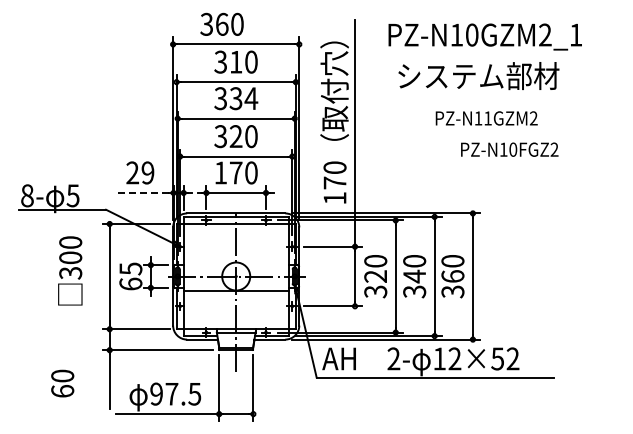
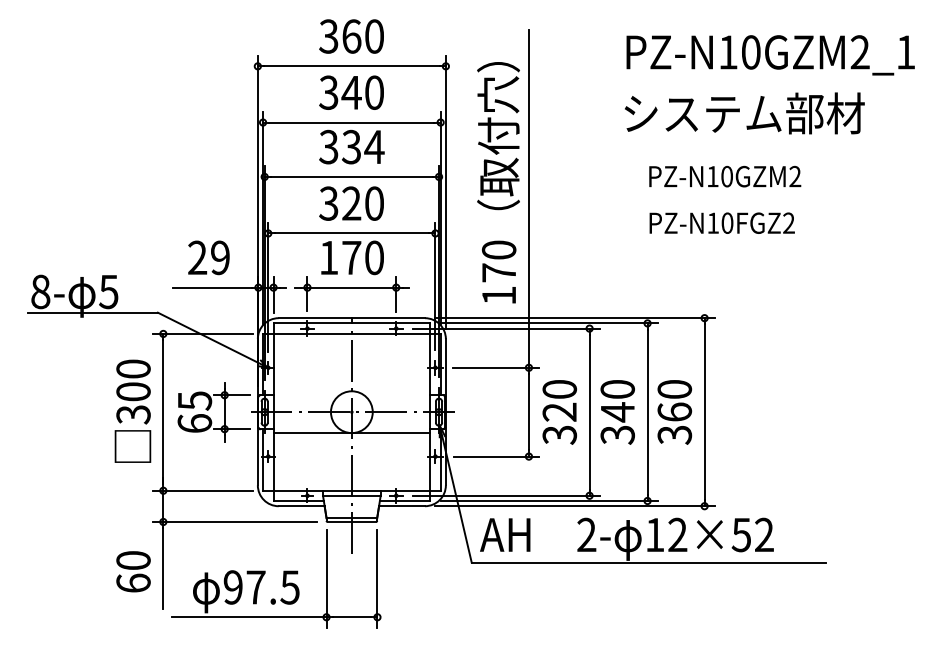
text: (221, 23) -> (350, 35), moved
text: (484, 36) -> (769, 54), moved
text: (235, 62) -> (350, 93), 310 -> 340
text: (478, 76) -> (744, 114), moved
text: (487, 118) -> (726, 176), PZ-N11GZM2 -> PZ-N10GZM2
text: (509, 149) -> (721, 222), moved
line: (142, 192) -> (212, 286), dashed -> solid
text: (70, 270) -> (133, 410), moved
text: (62, 383) -> (133, 571), moved

